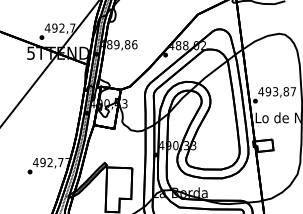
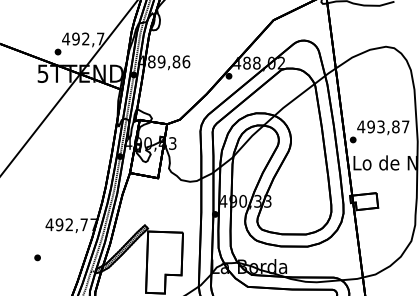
part: (29, 171) -> (37, 257), moved

